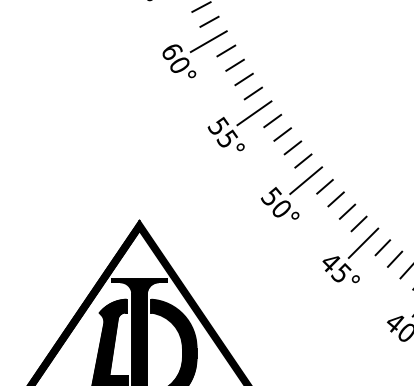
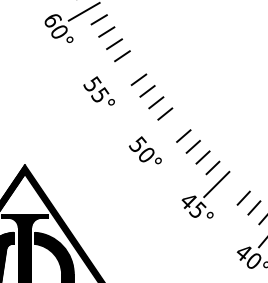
line: (254, 113) -> (123, 73), removed
line: (306, 180) -> (167, 130), removed
line: (382, 247) -> (233, 188), removed

